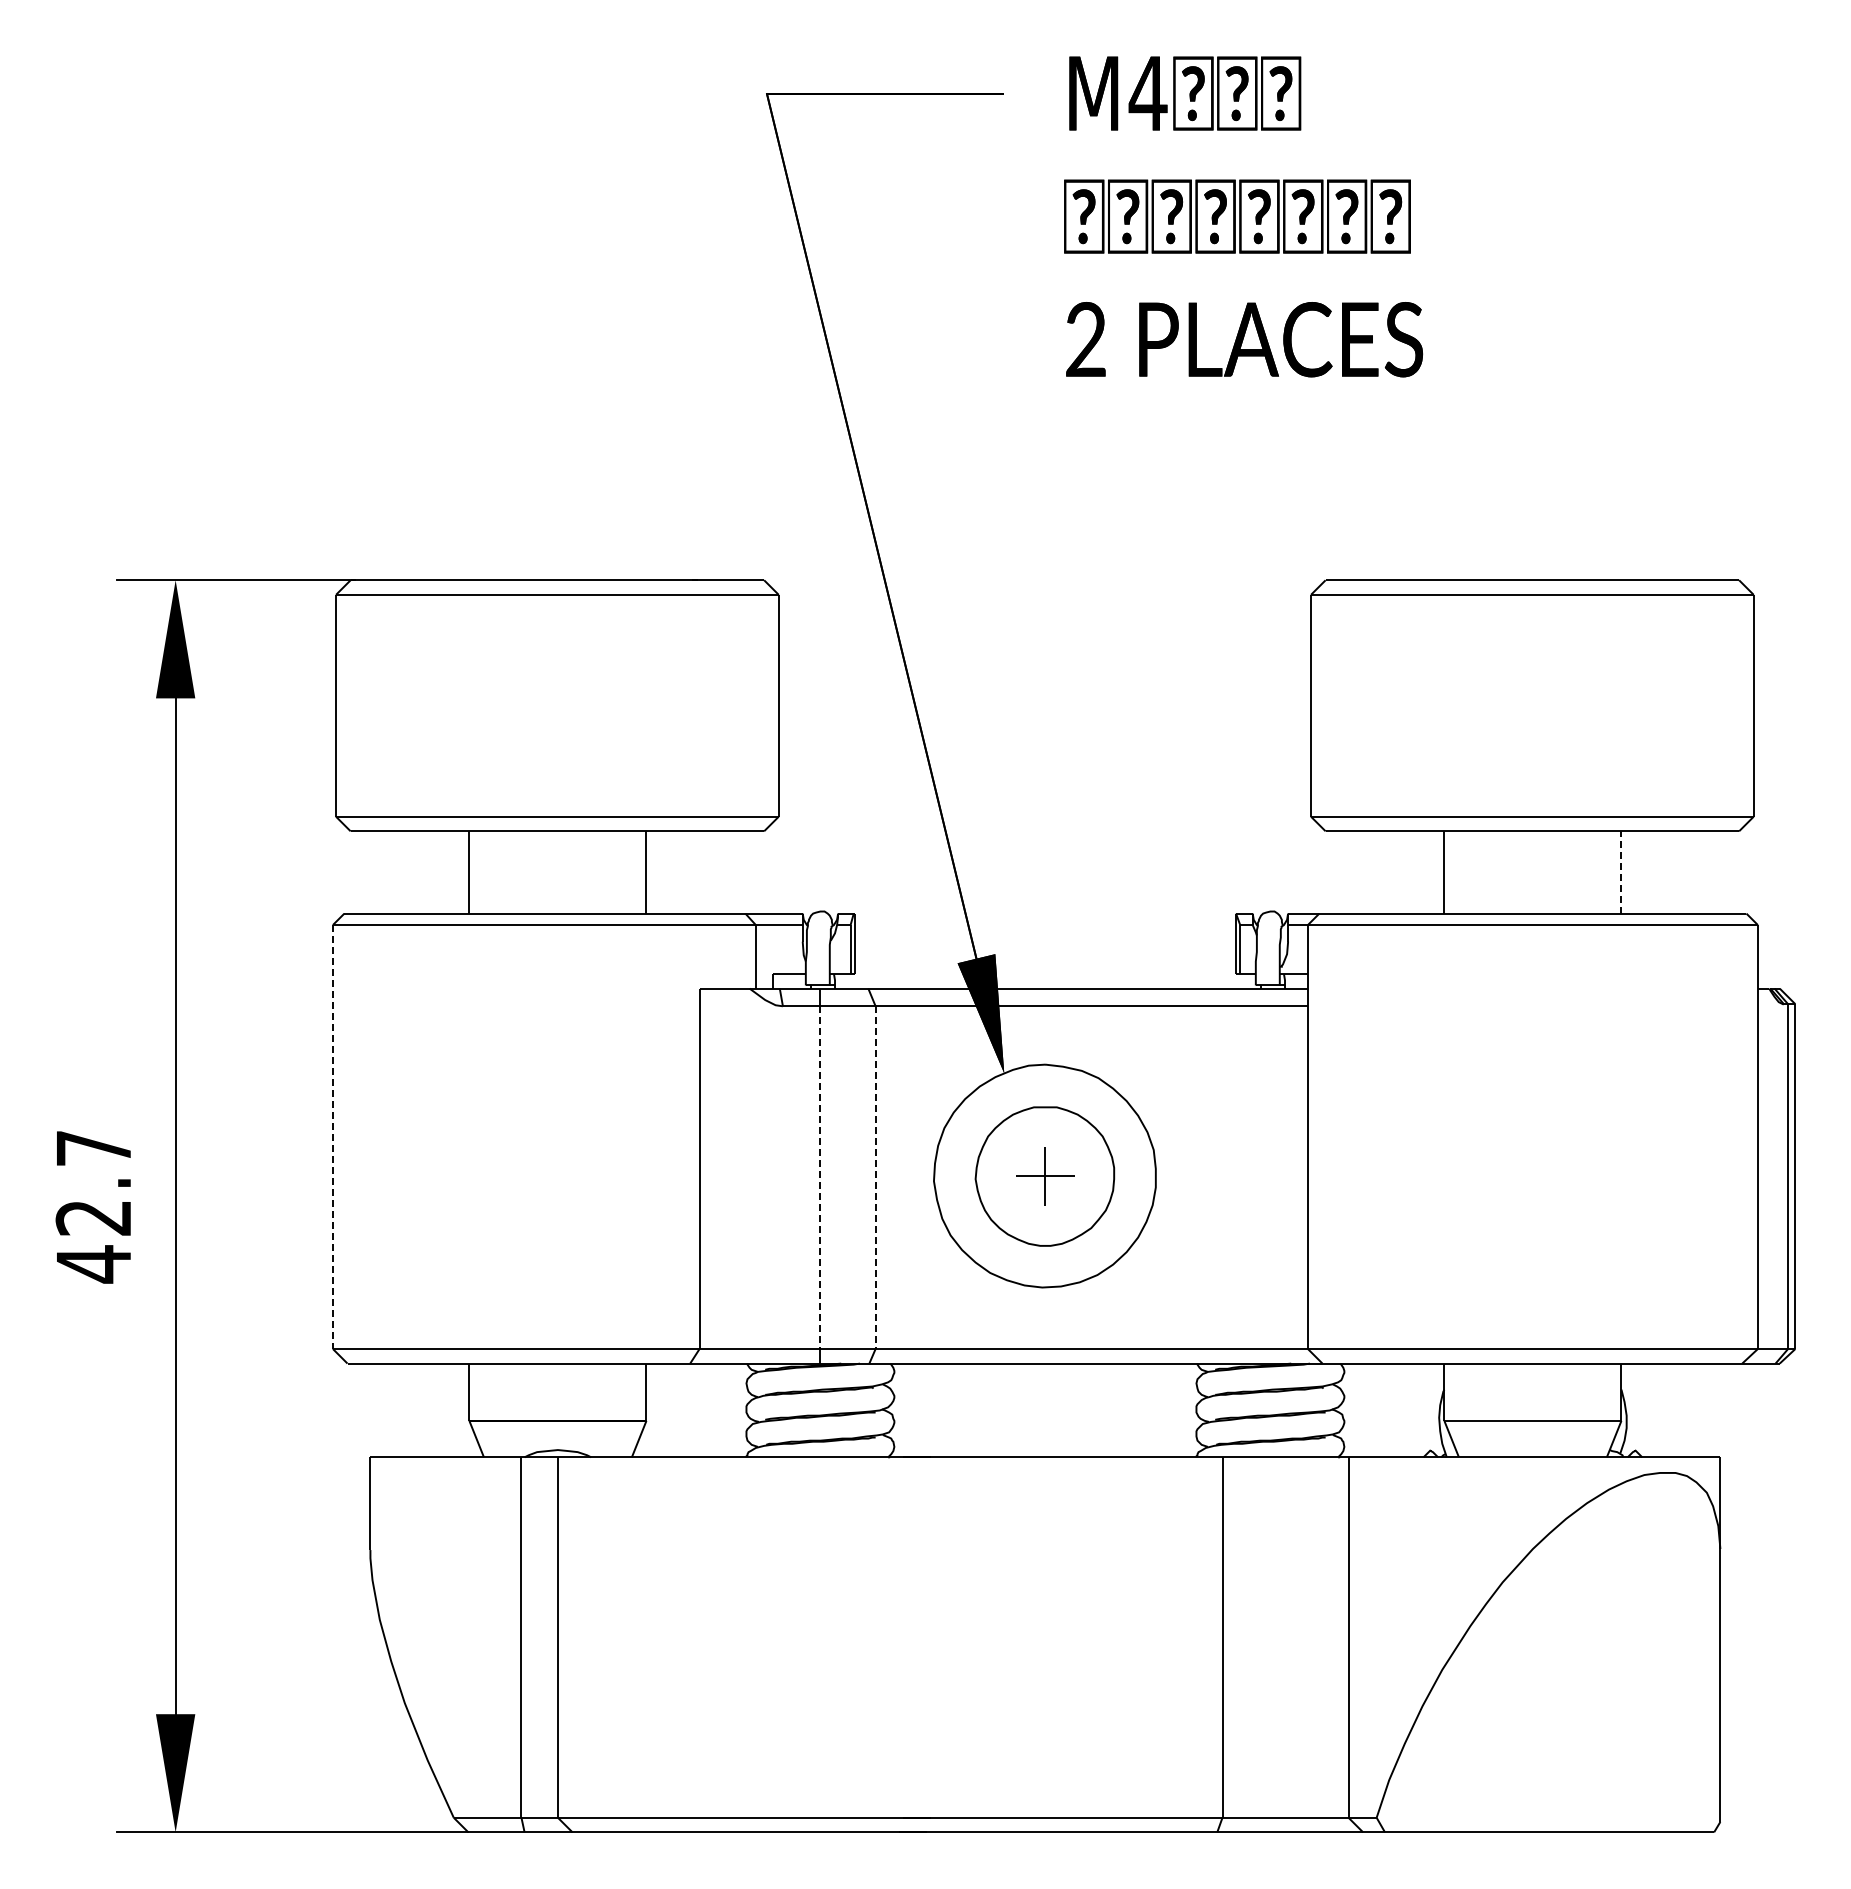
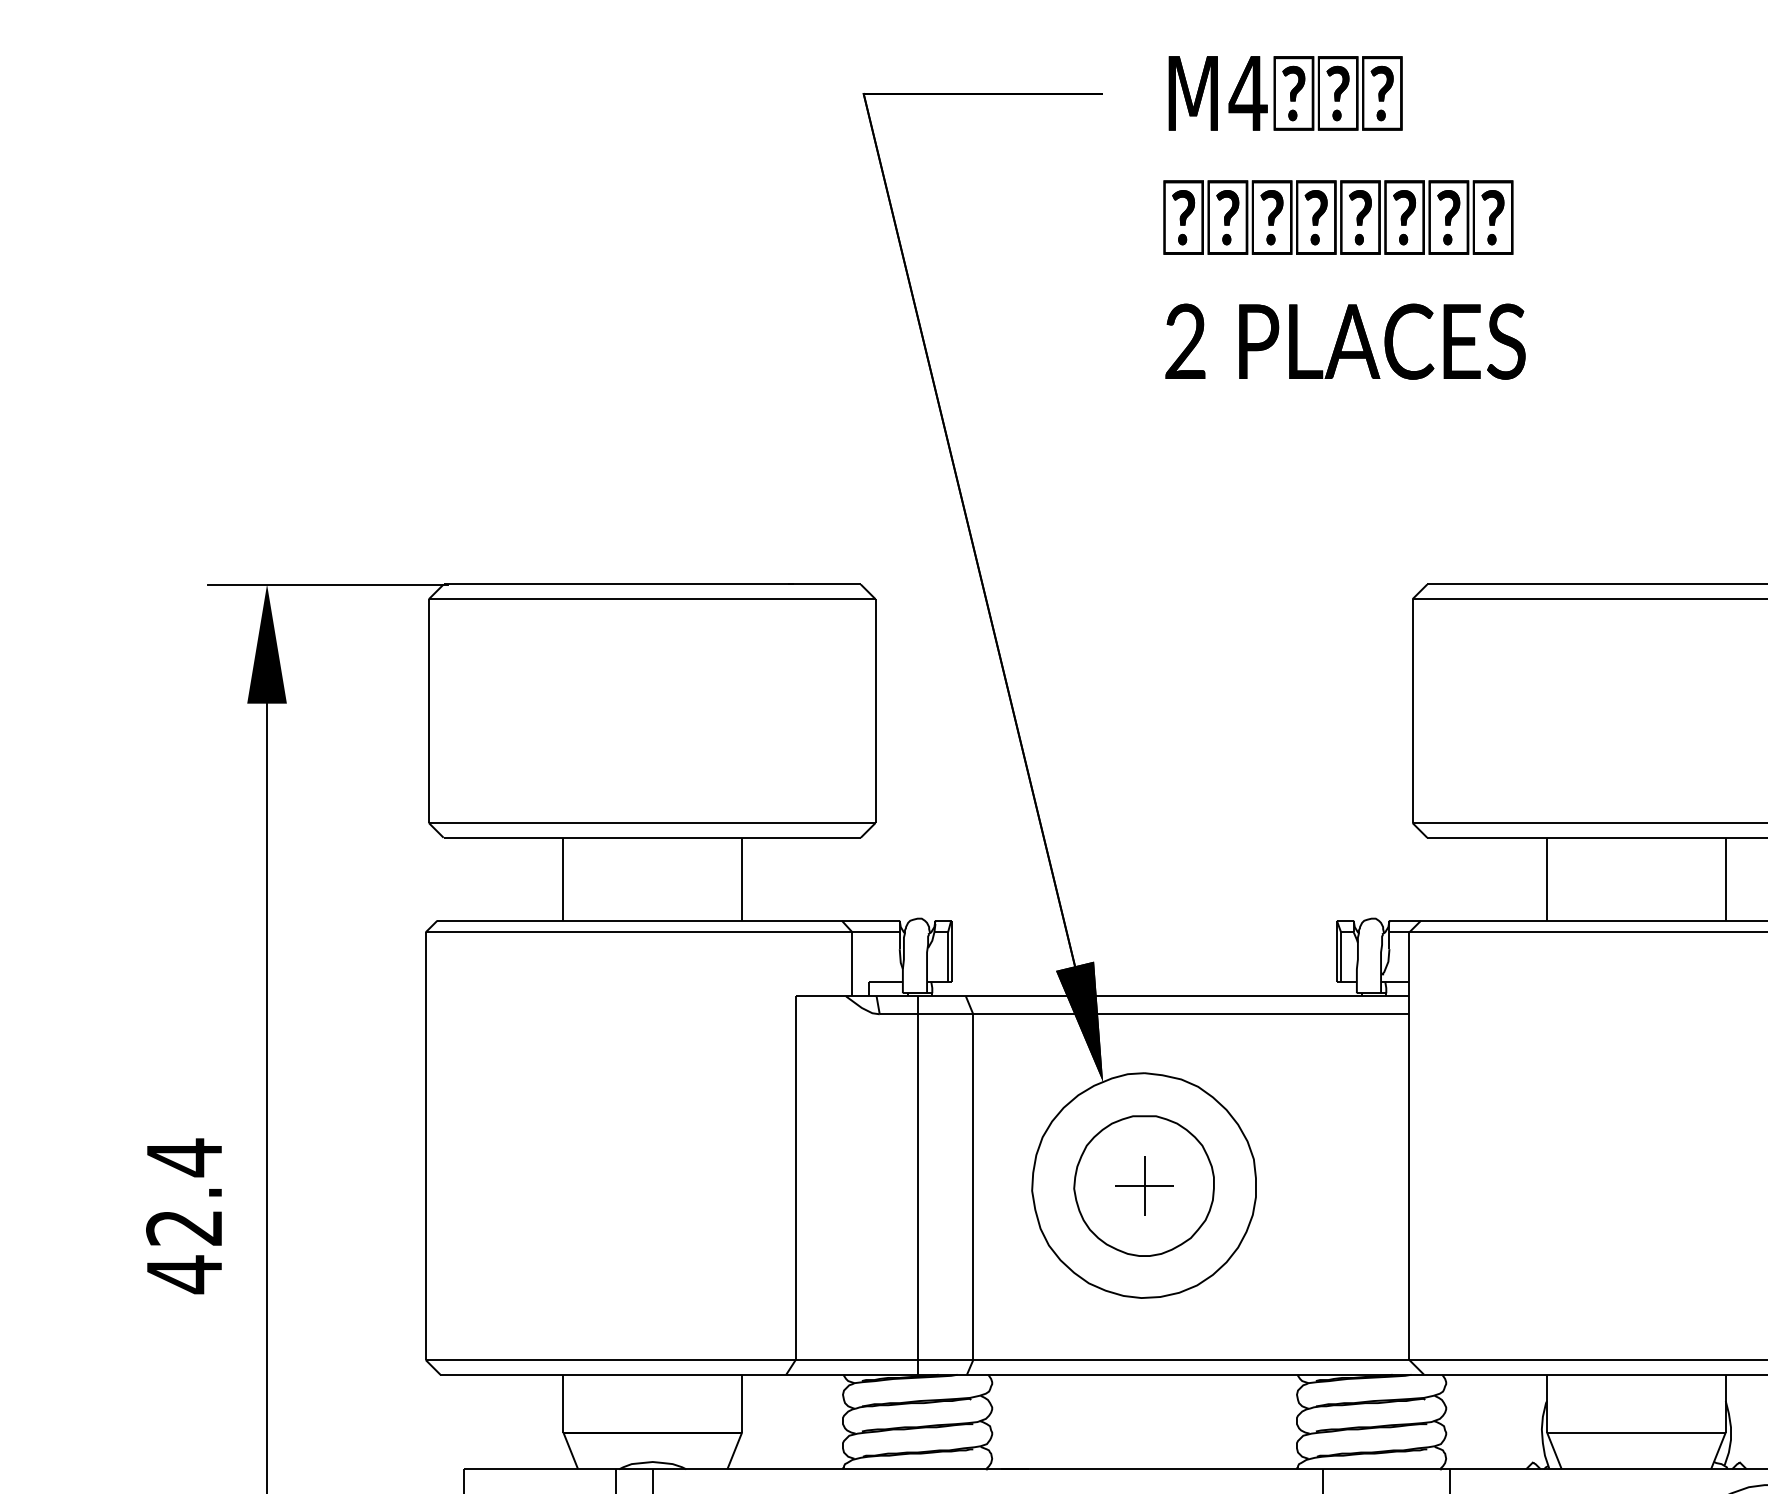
line: (1621, 871) -> (1725, 878), dashed -> solid
line: (332, 1137) -> (425, 1146), dashed -> solid
text: (93, 1148) -> (184, 1157), 42.7 -> 42.4
line: (820, 1178) -> (917, 1188), dashed -> solid
line: (875, 1178) -> (973, 1188), dashed -> solid

